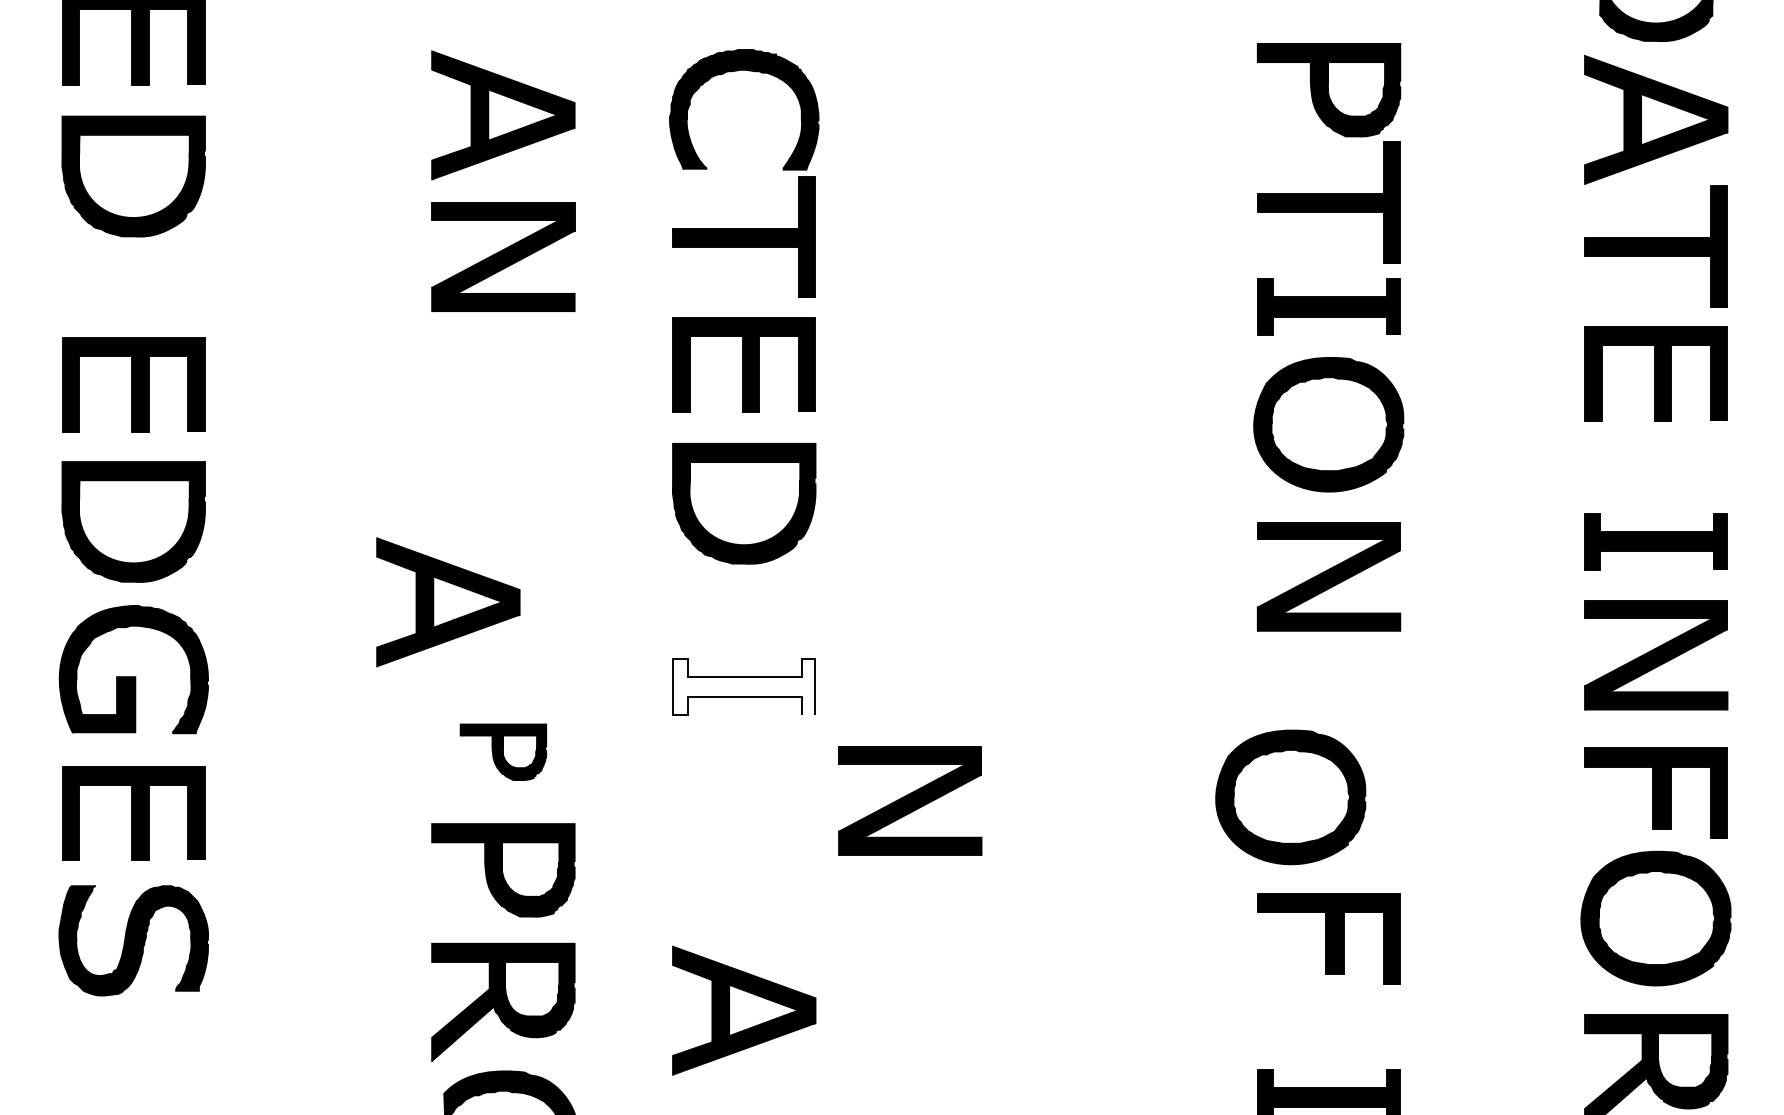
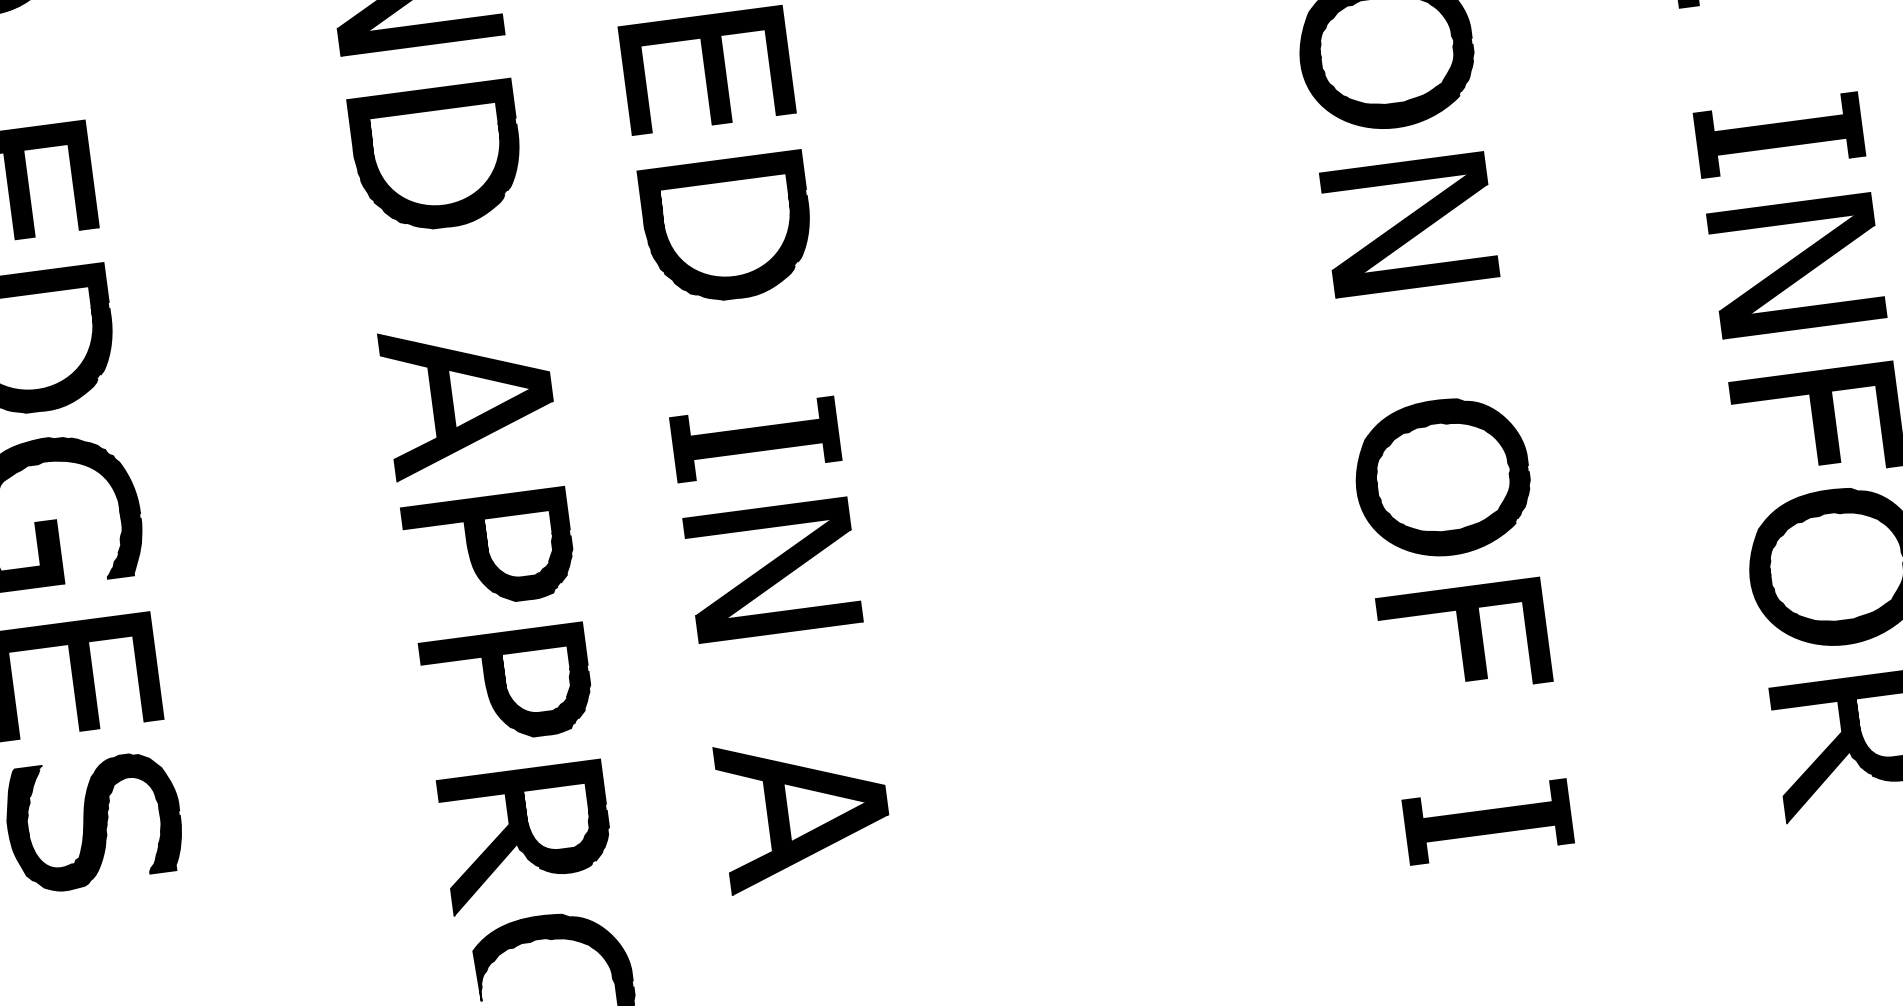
part: (503, 409) -> (437, 157), added
part: (448, 602) -> (469, 397), moved
fill: (744, 687) -> (756, 440), added
part: (503, 752) -> (489, 550), size x1.67
part: (1290, 797) -> (1442, 478), moved
part: (910, 800) -> (773, 569), moved

